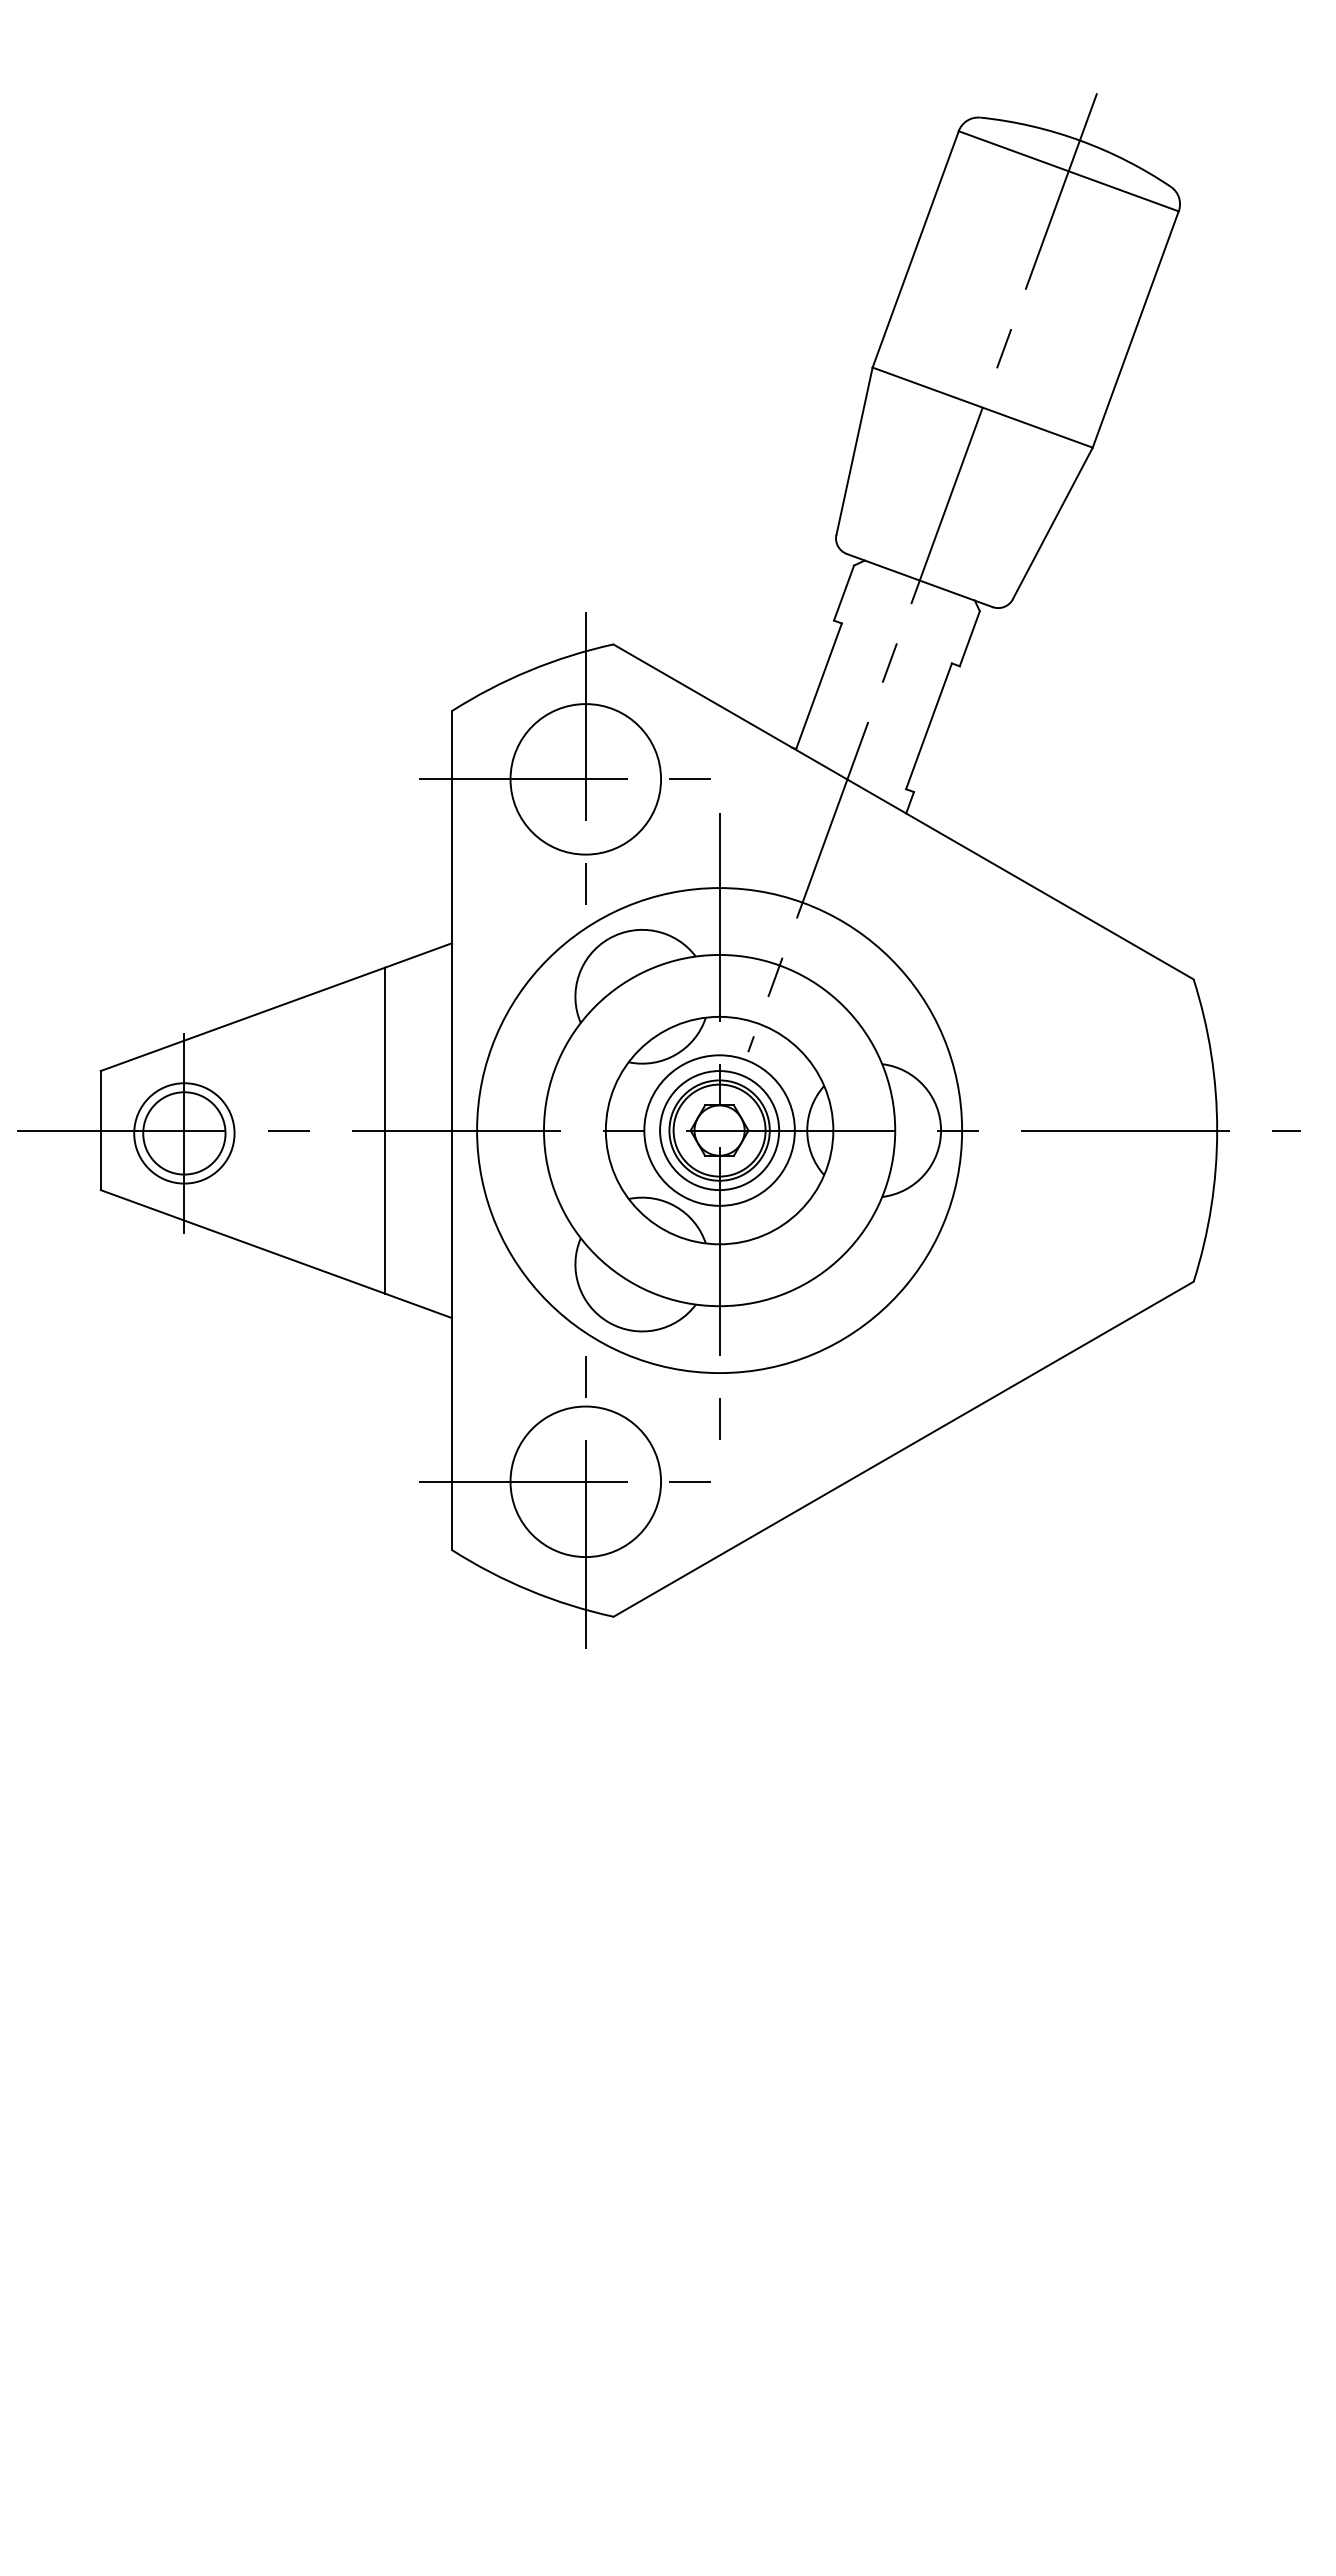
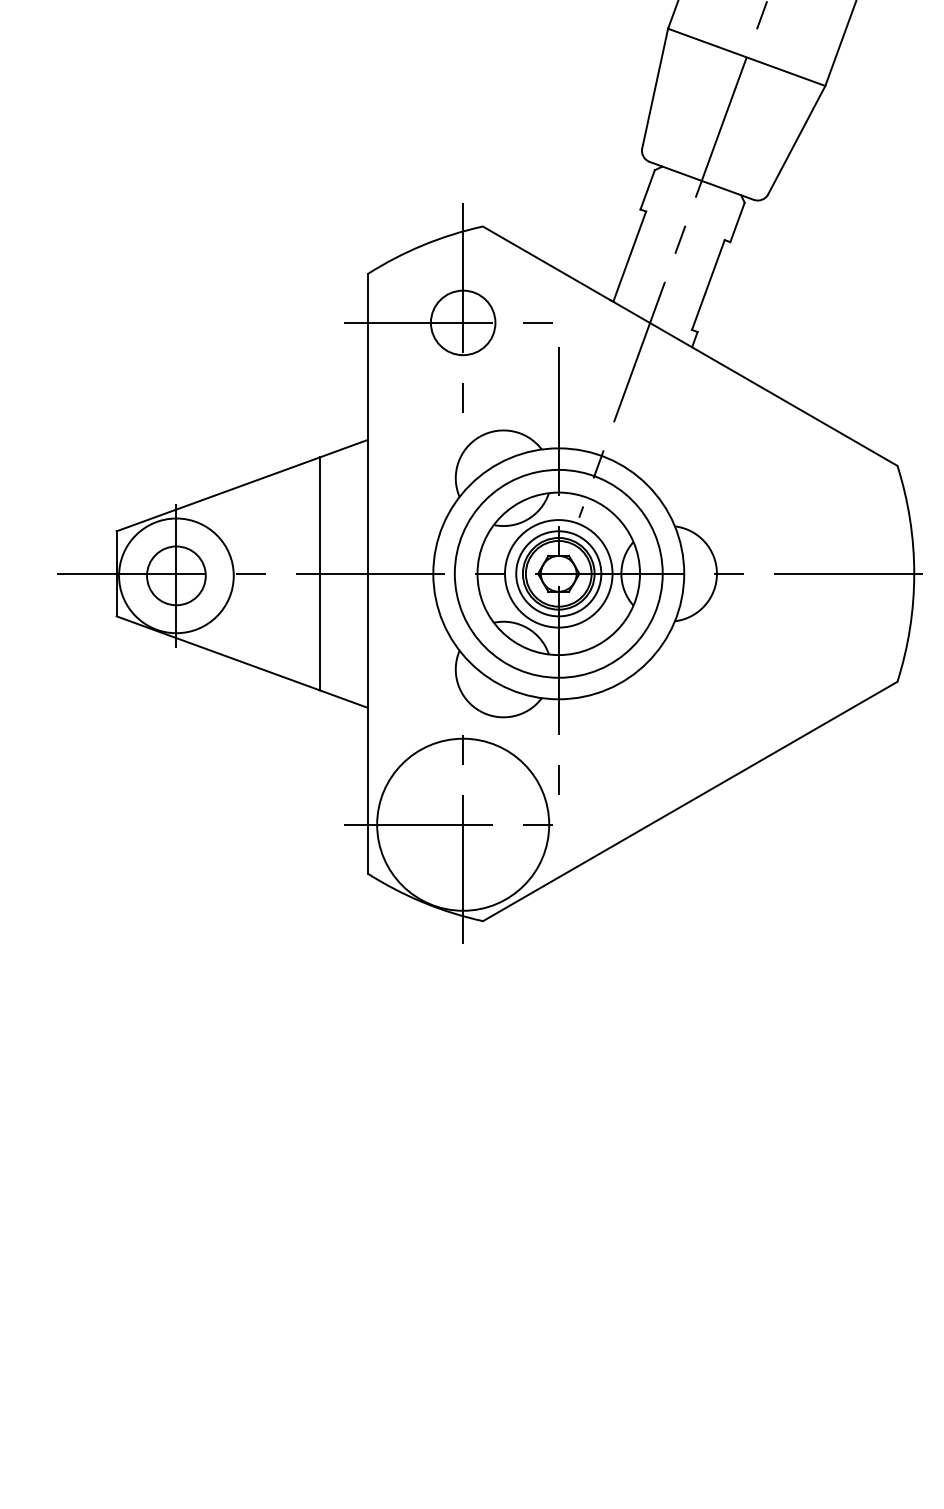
circle: (585, 779) -> (462, 323), size x0.6
circle: (719, 1130) -> (558, 573), size x0.6
circle: (184, 1133) -> (176, 575), size x1.6
circle: (585, 1481) -> (462, 824), size x1.6

